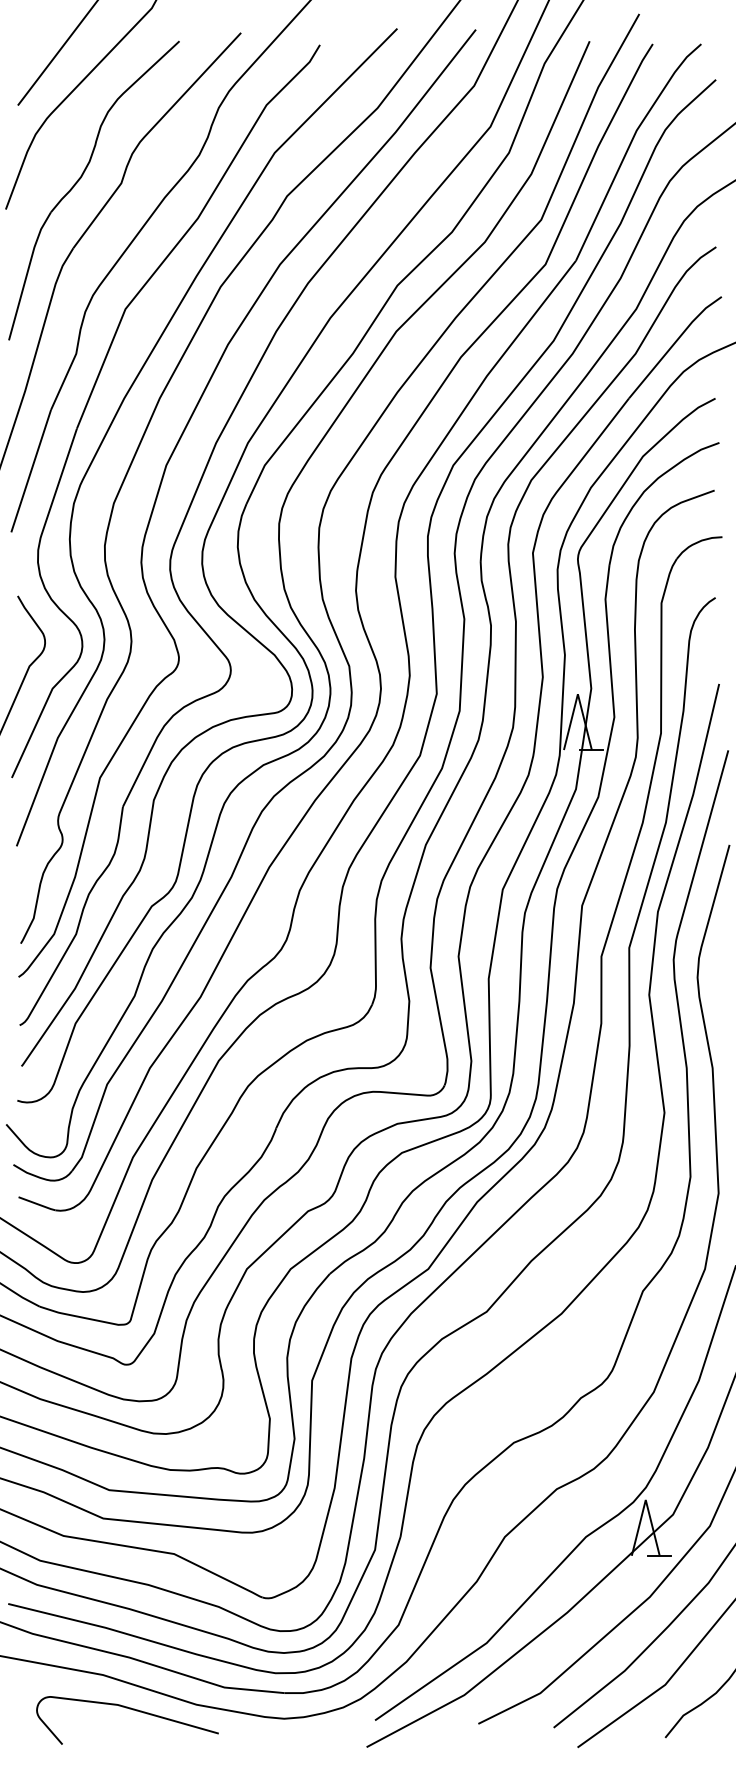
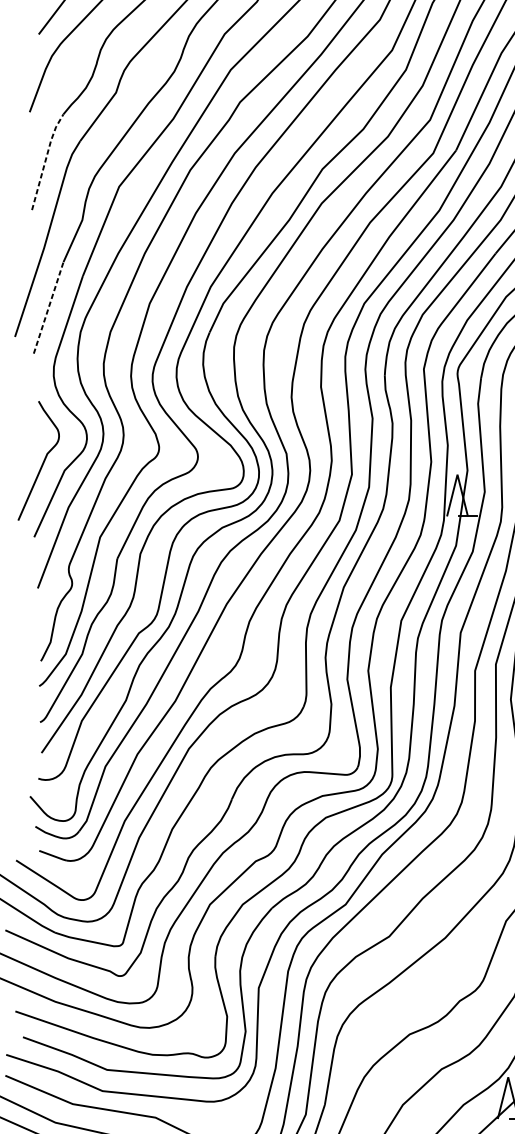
line: (27, 273) -> (45, 160), solid -> dashed
line: (31, 470) -> (48, 307), solid -> dashed

